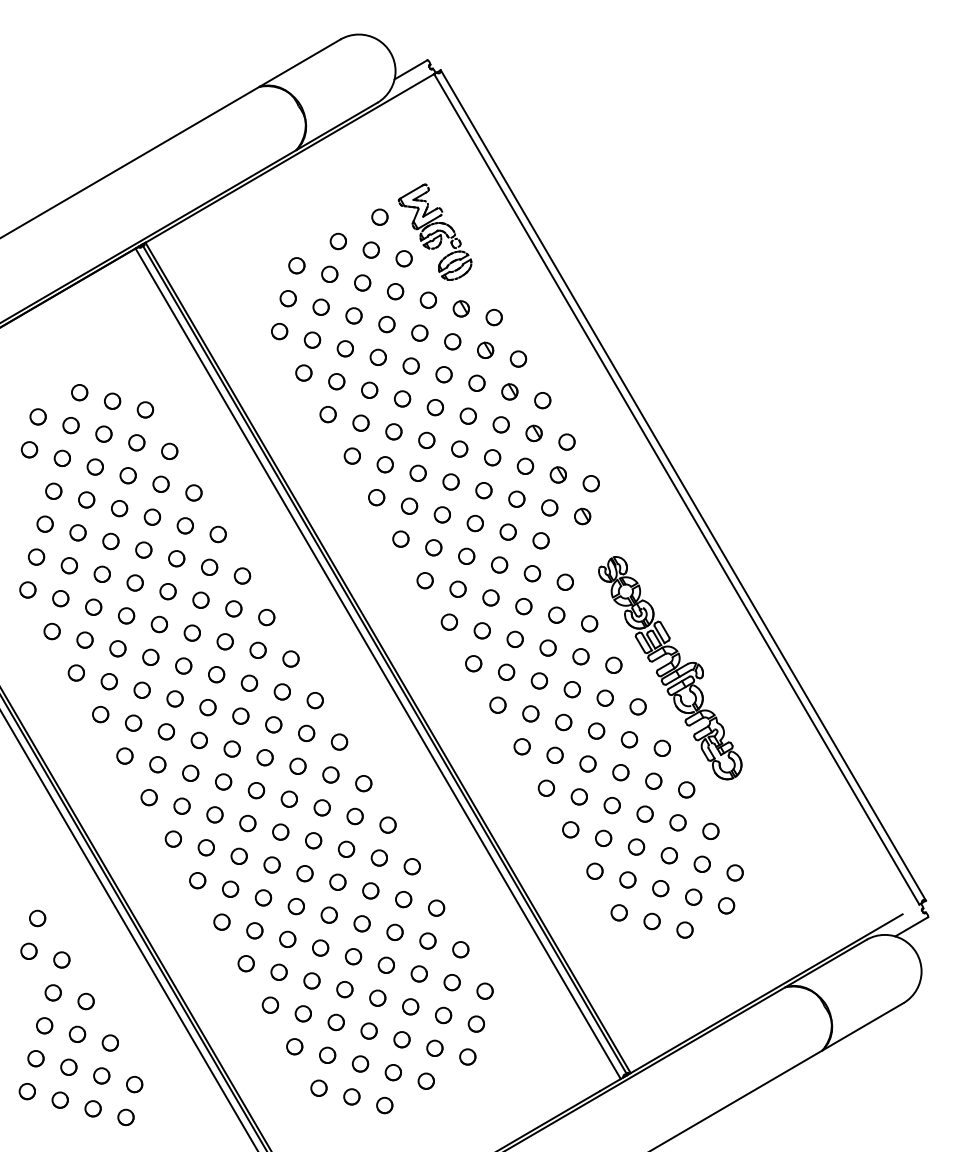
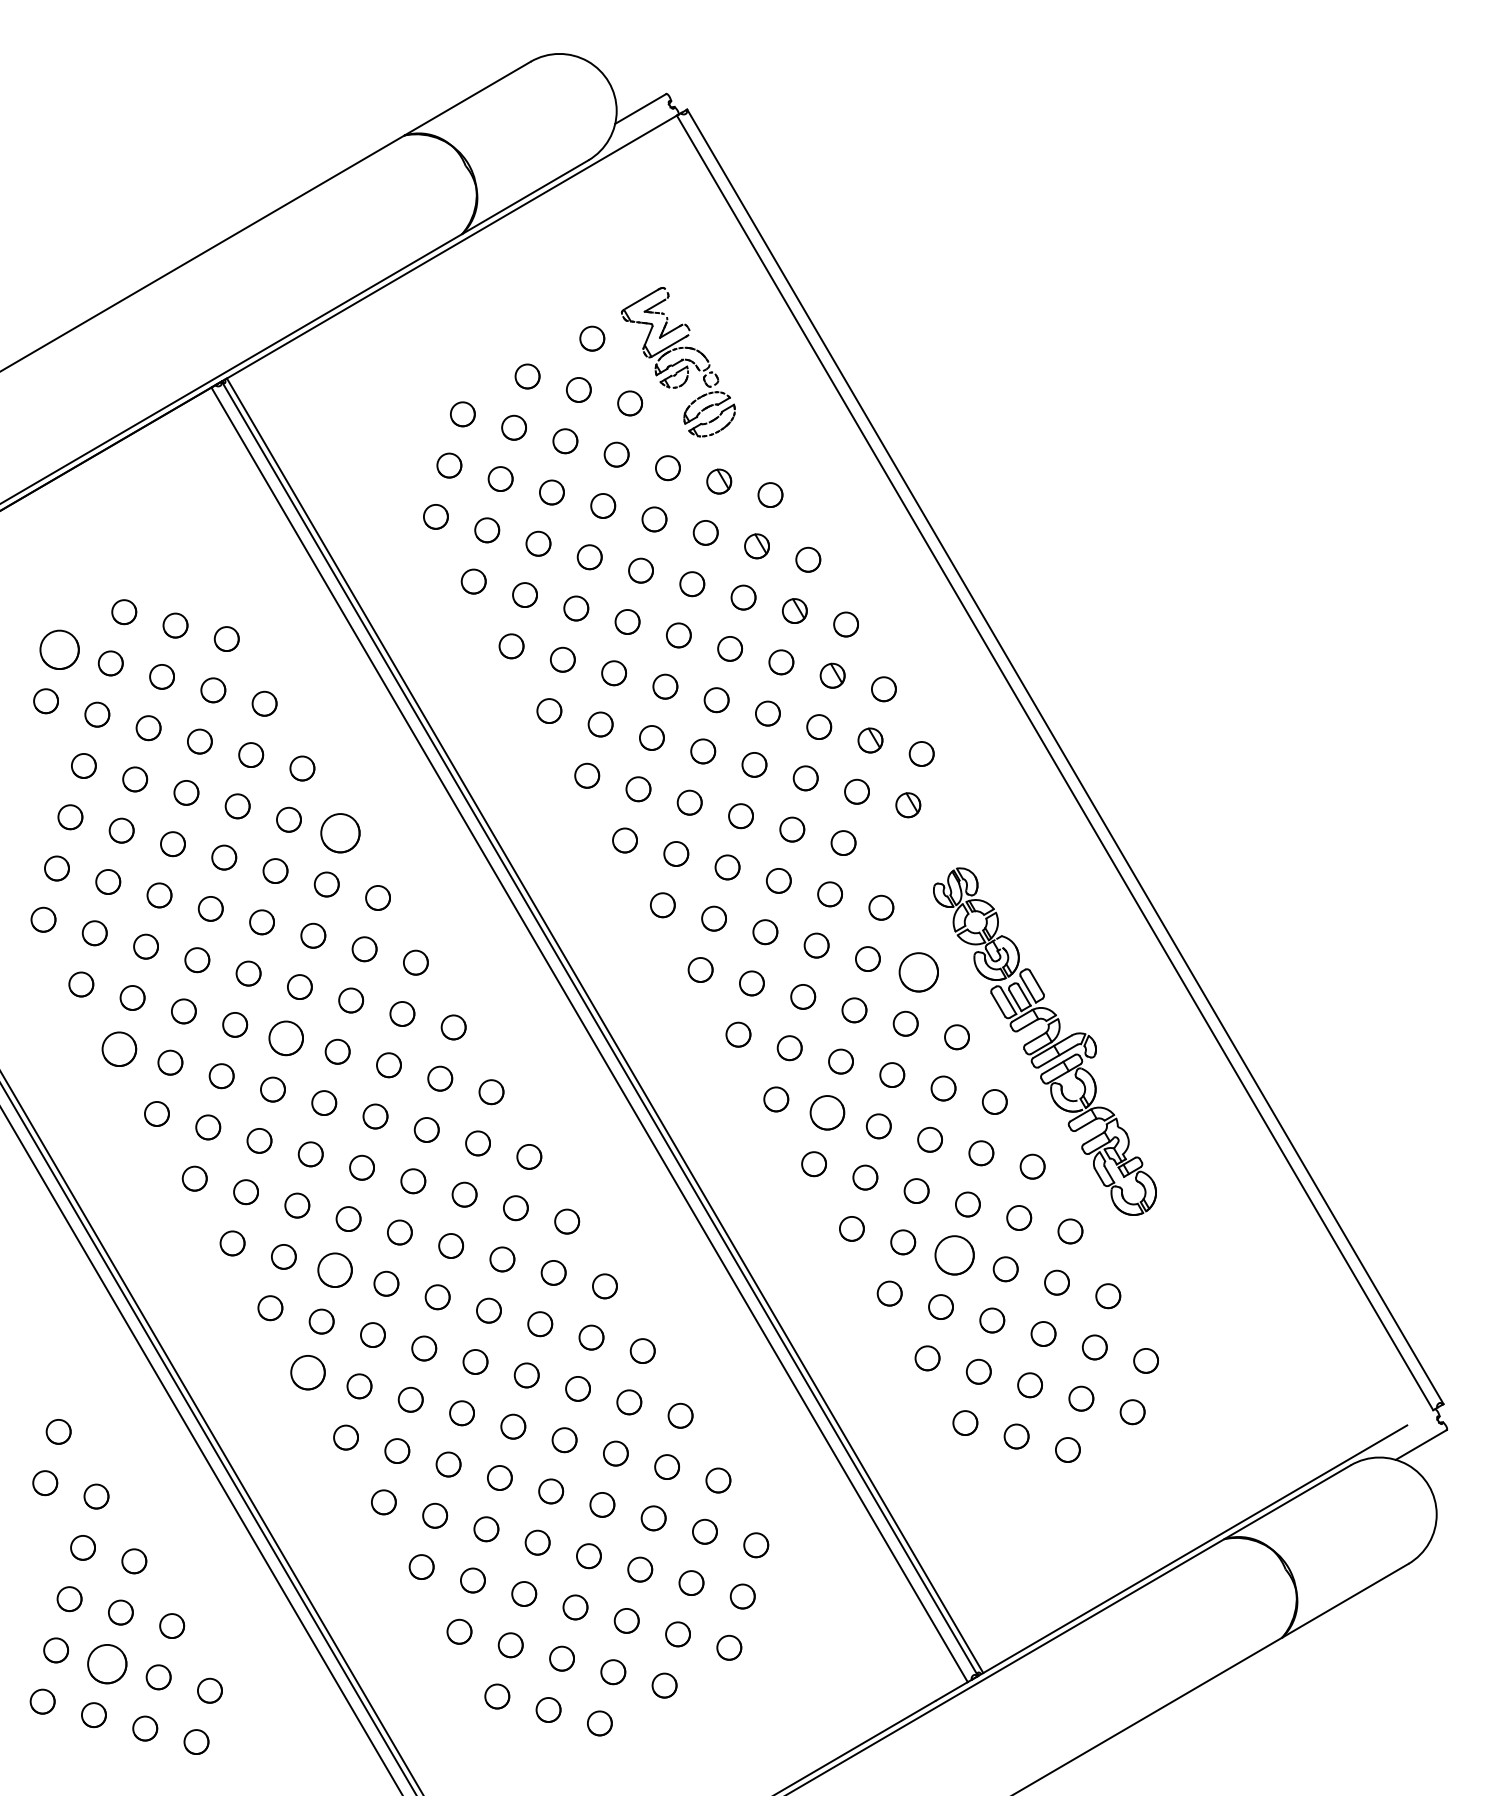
circle: (37, 416) -> (58, 649), size x1.6
part: (217, 534) -> (339, 833), size x1.6
circle: (589, 623) -> (919, 972), size x1.6
circle: (183, 665) -> (286, 1037), size x1.4
circle: (75, 672) -> (117, 1048), size x1.4
circle: (530, 713) -> (827, 1112), size x1.4
circle: (611, 805) -> (953, 1255), size x1.6
circle: (214, 814) -> (334, 1269), size x1.4
circle: (197, 880) -> (307, 1372), size x1.4
circle: (68, 1066) -> (106, 1662), size x1.6

